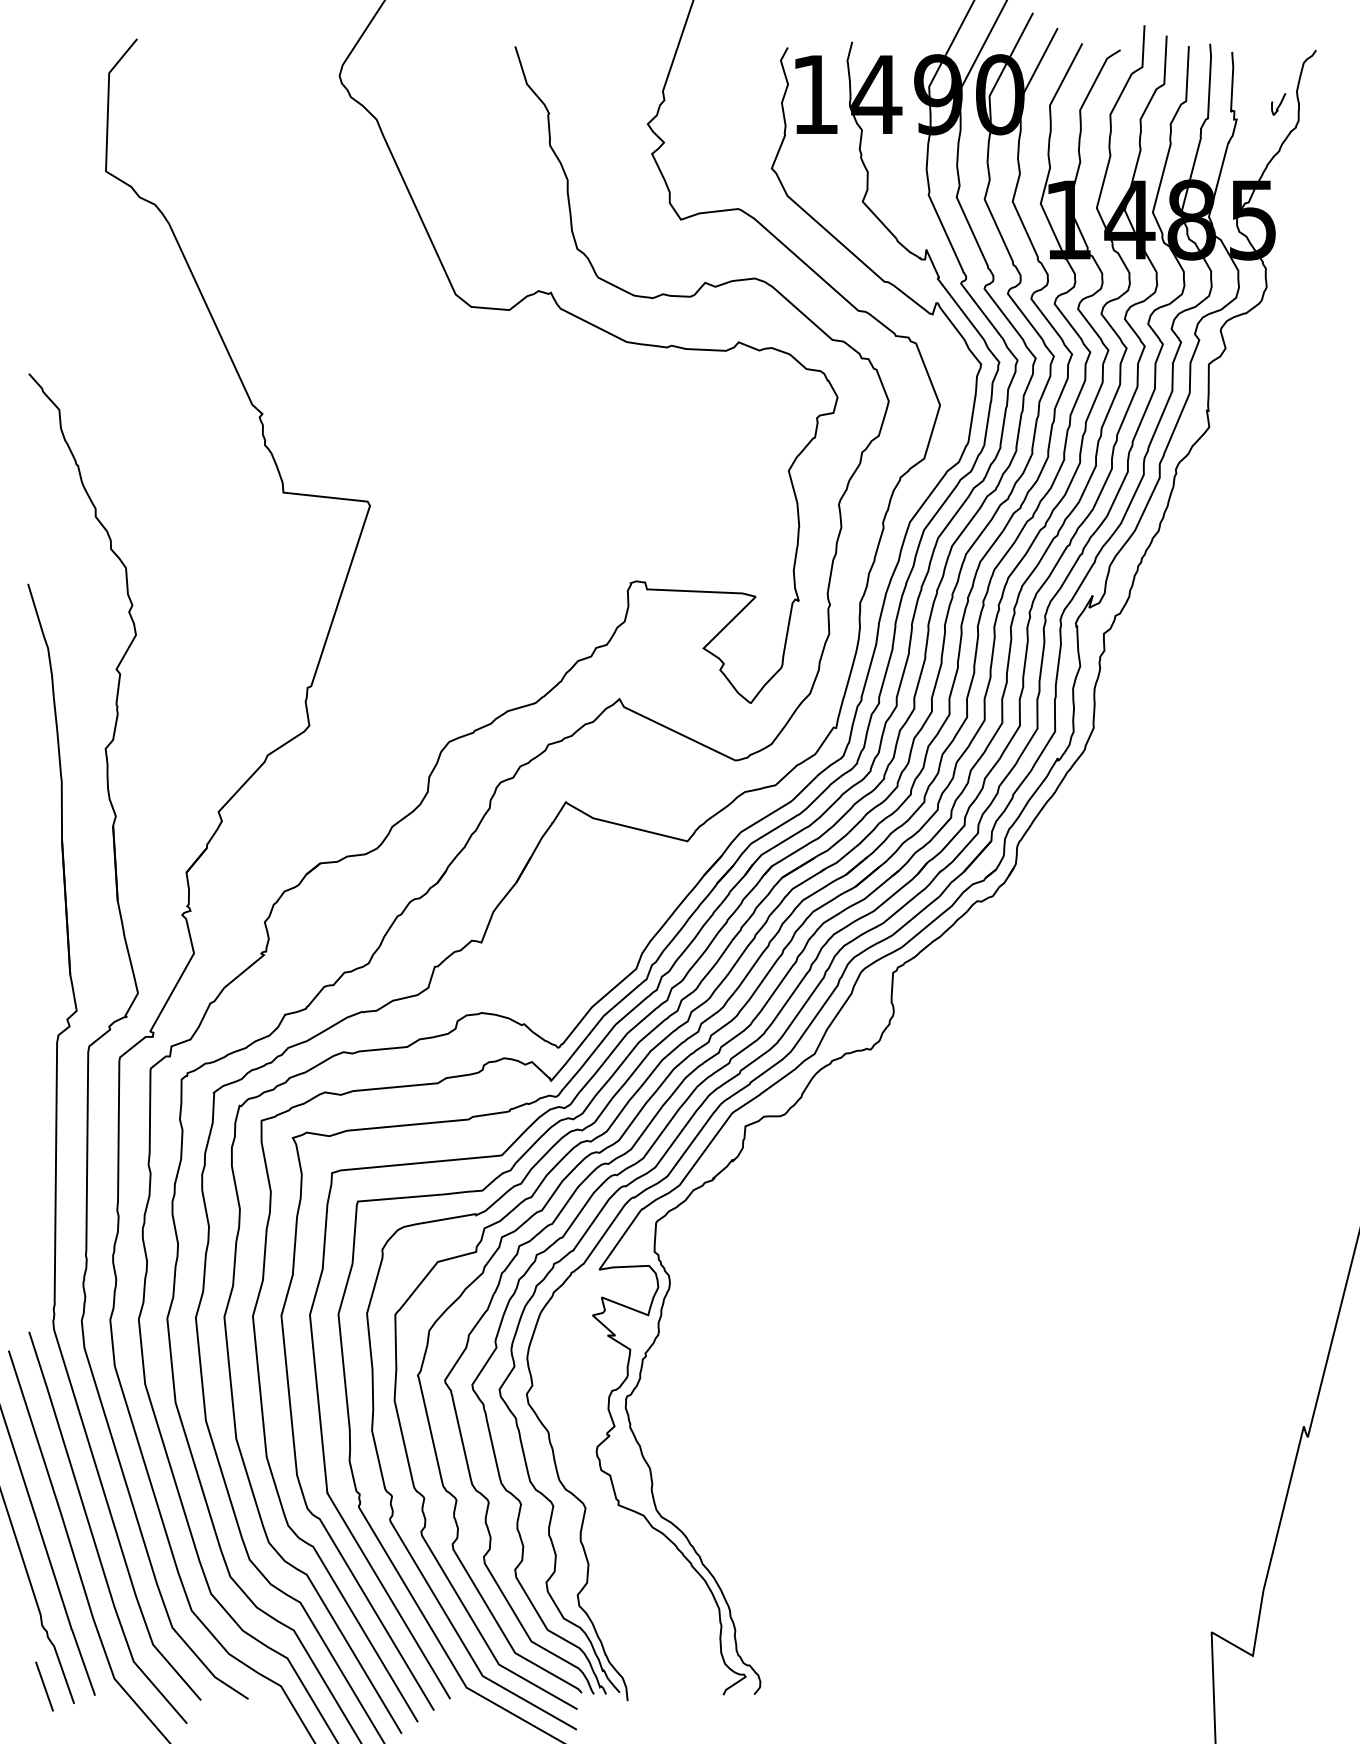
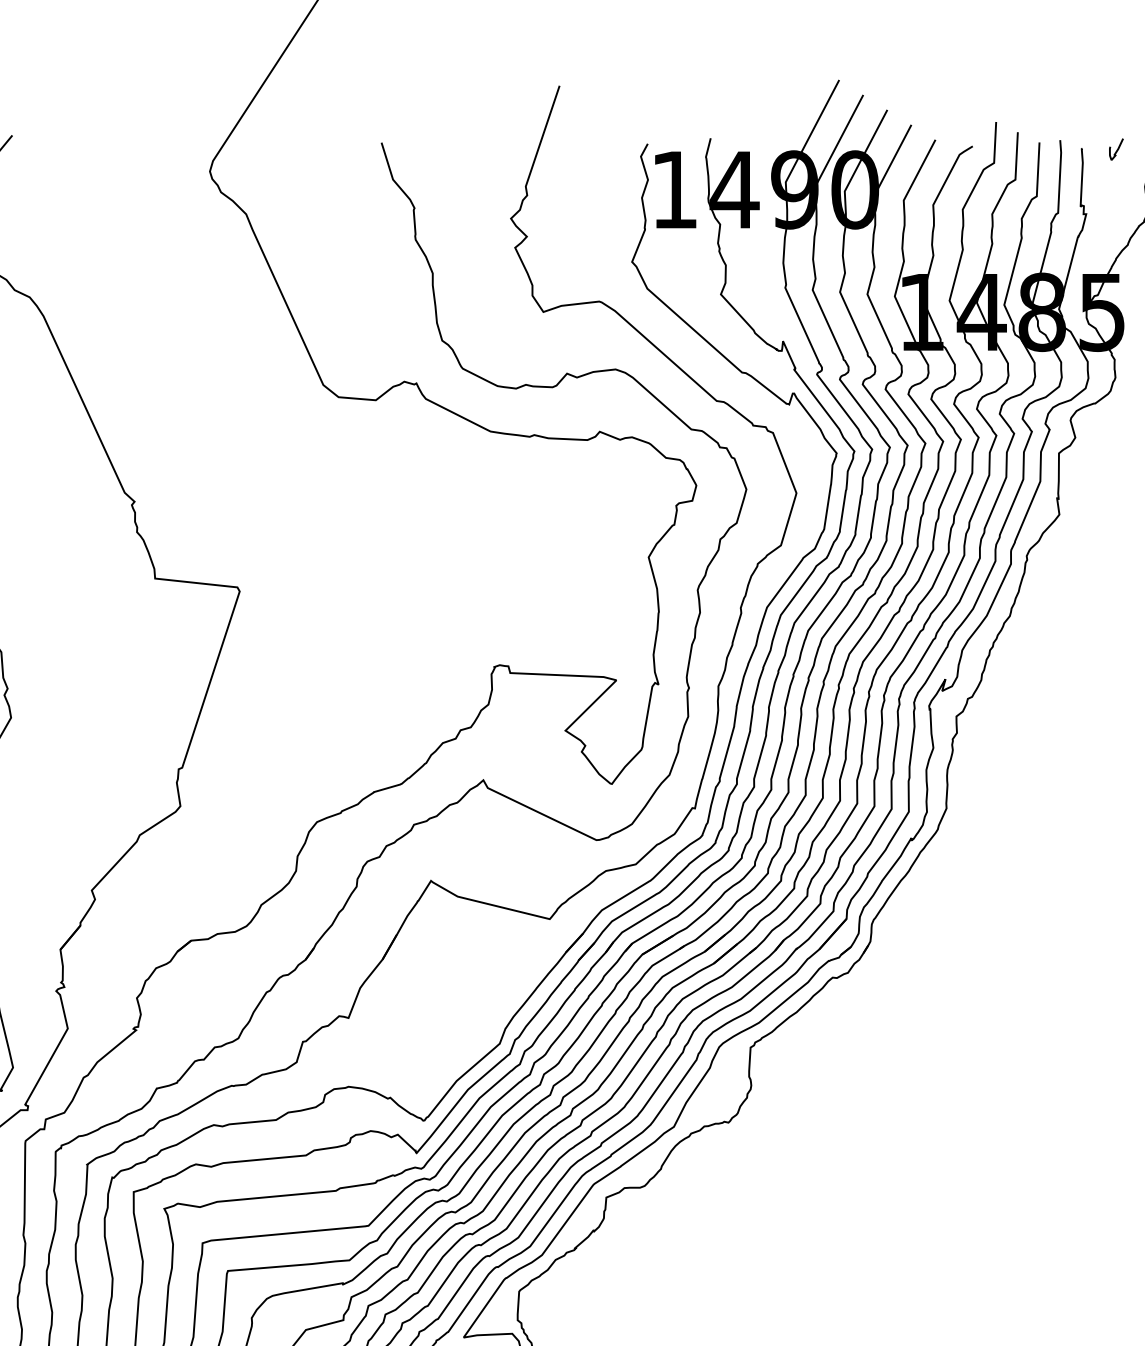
curve: (1279, 104) -> (1117, 149), moved

